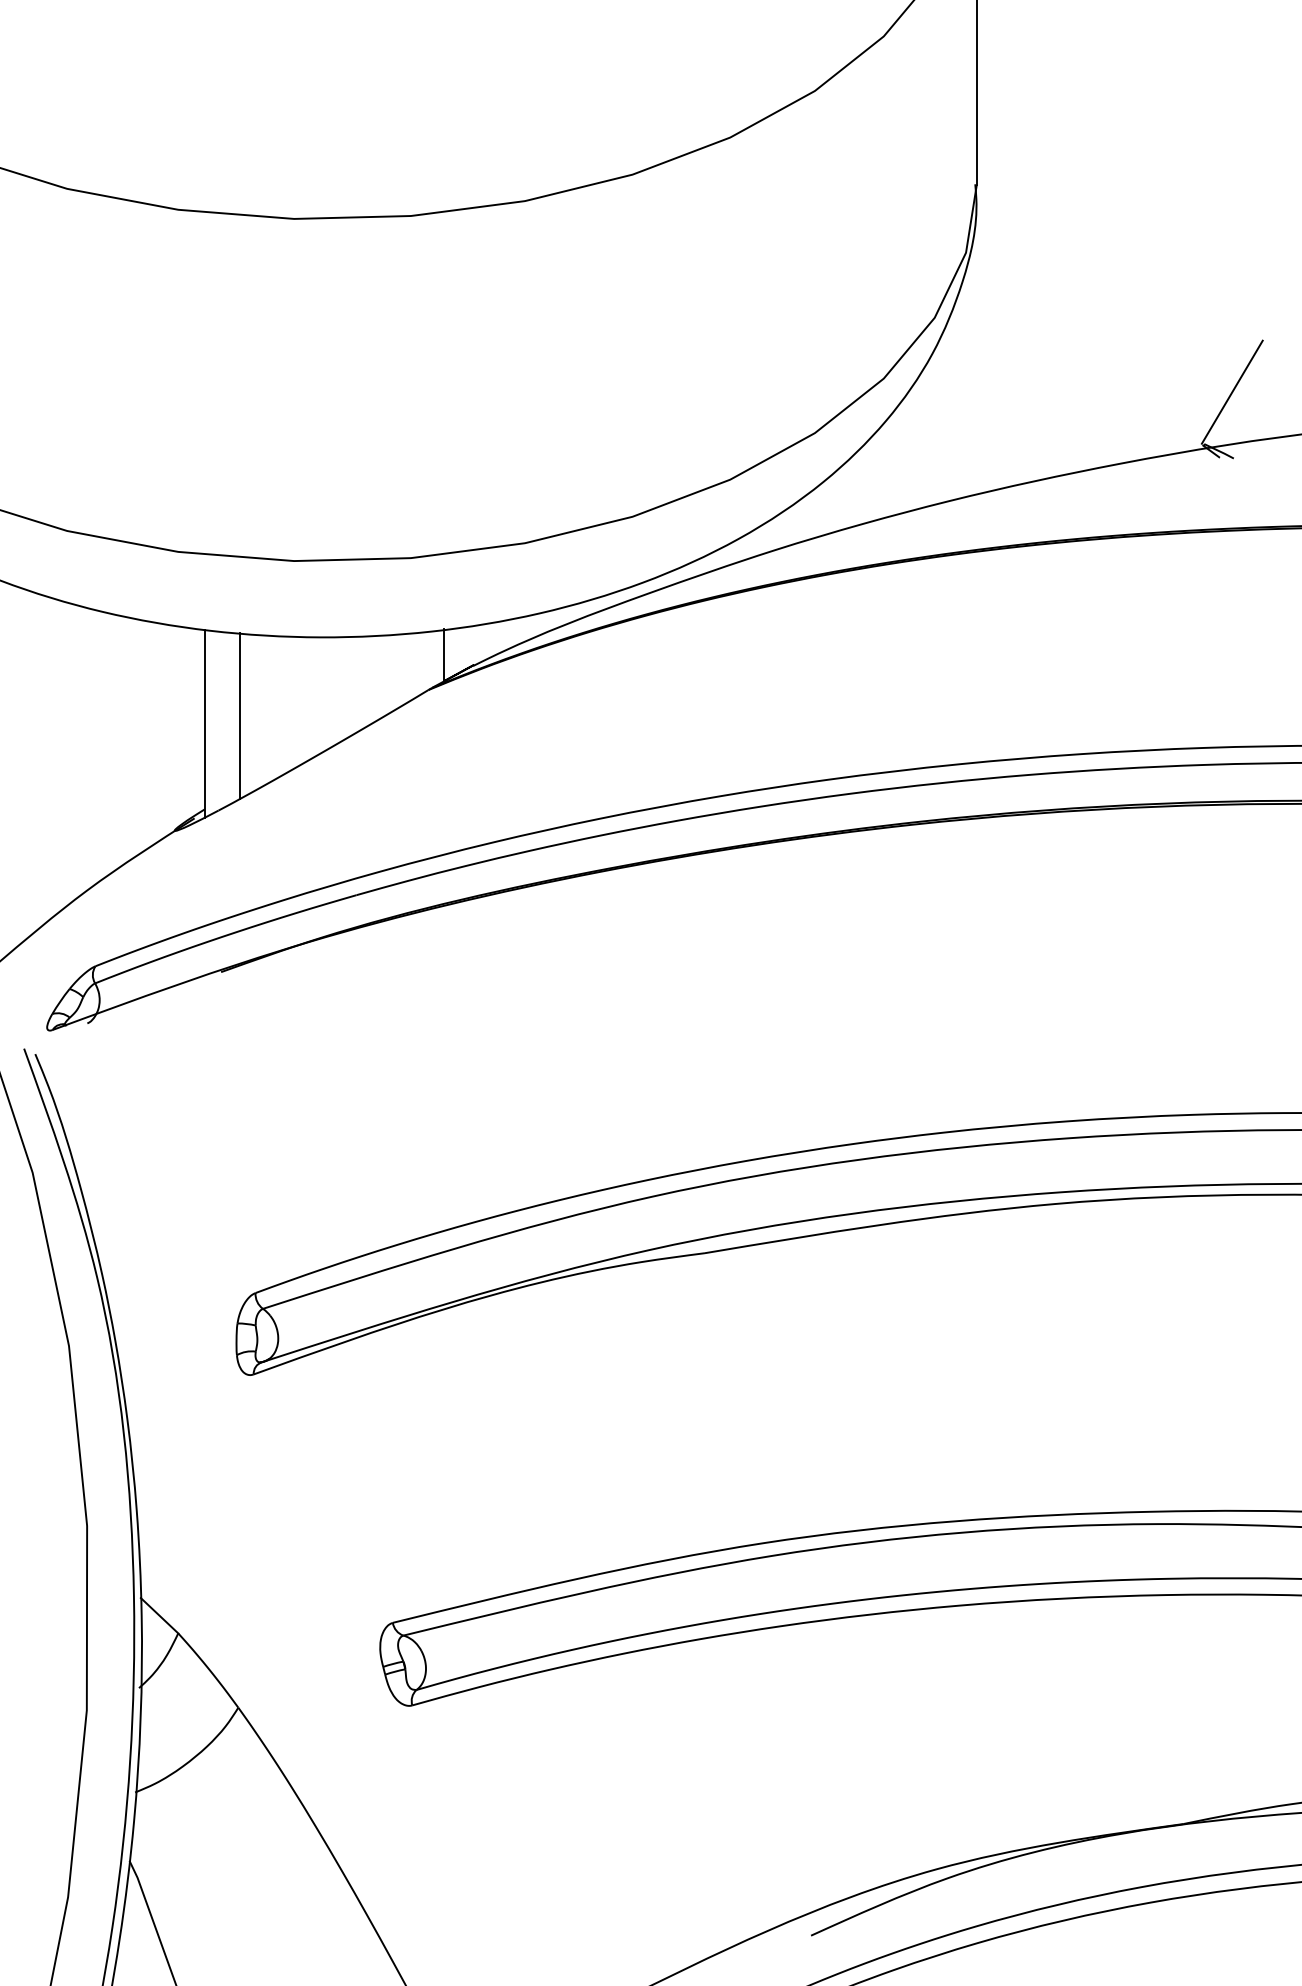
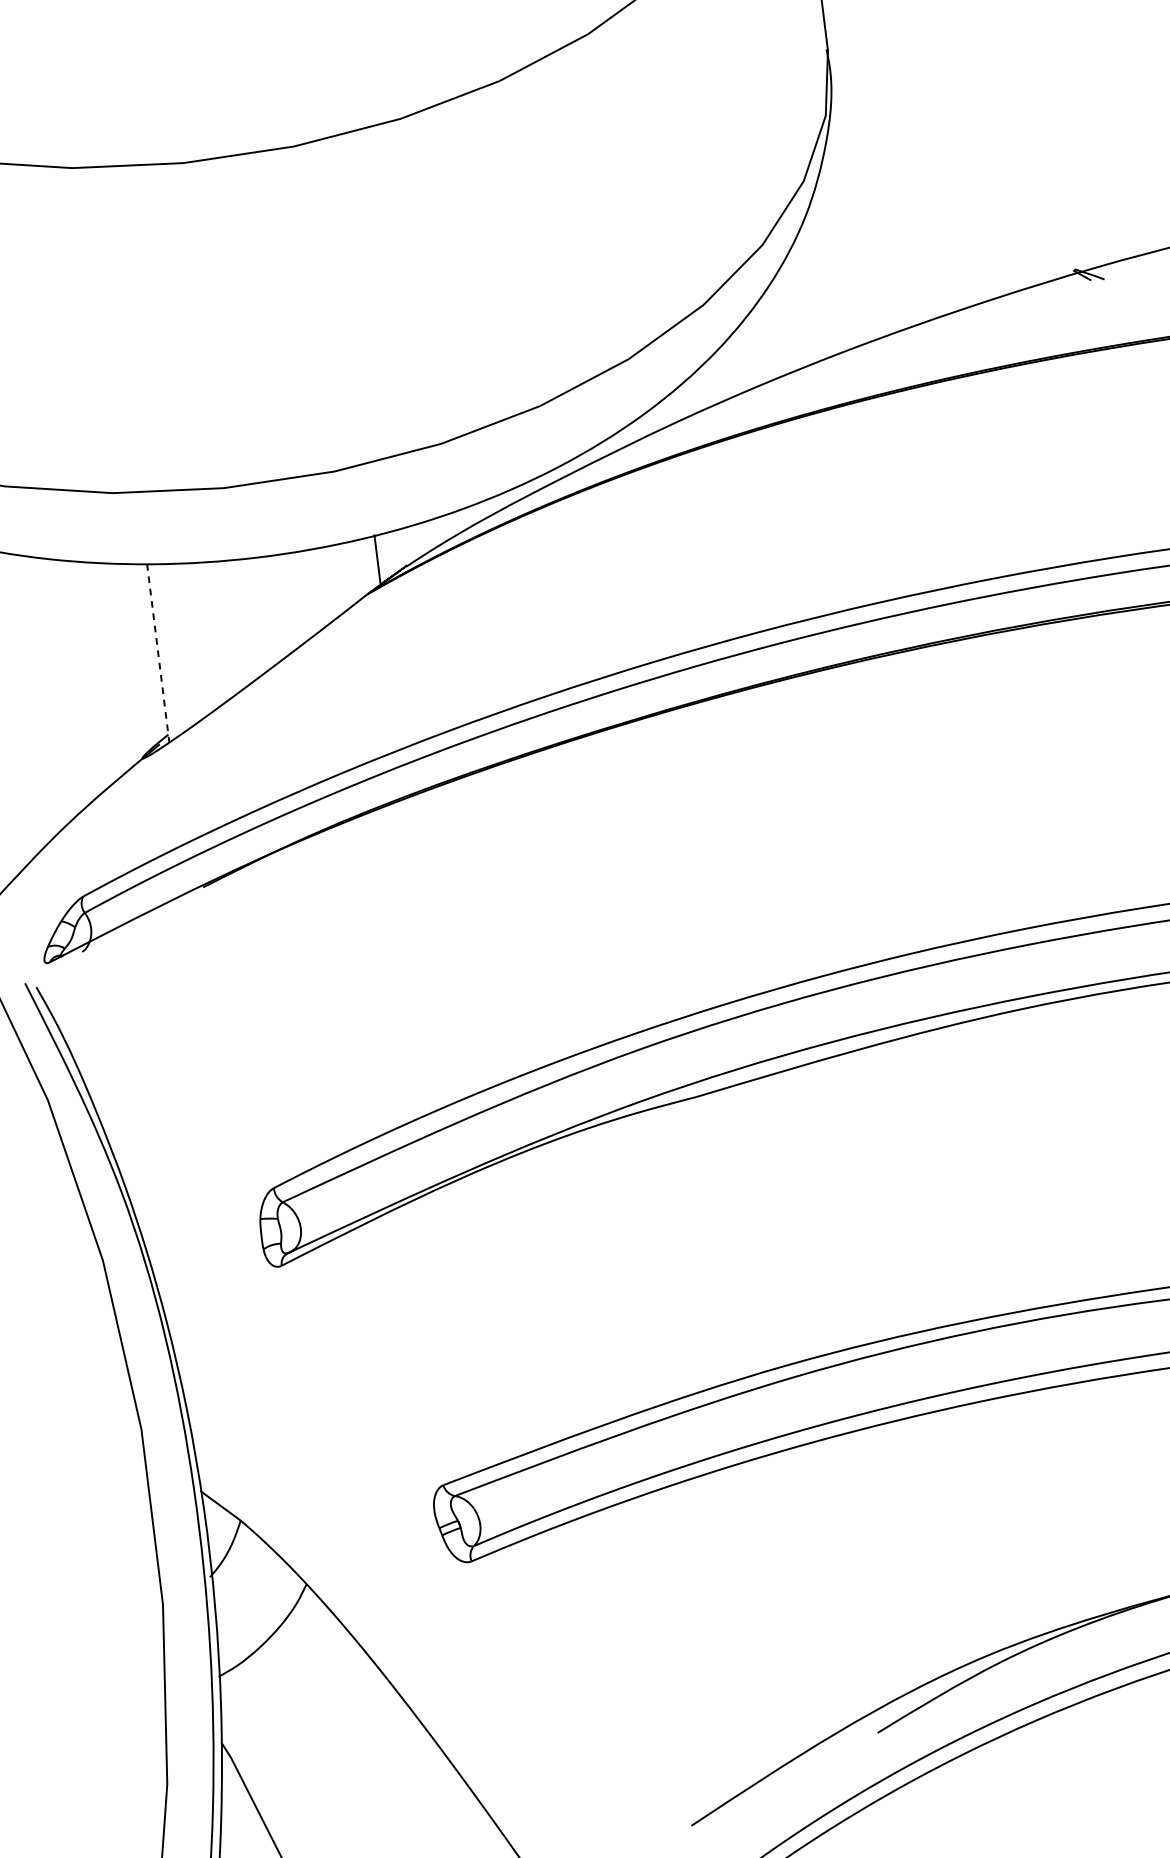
line: (1231, 391) -> (1094, 216), removed
line: (239, 715) -> (190, 641), removed
line: (204, 723) -> (157, 653), solid -> dashed

